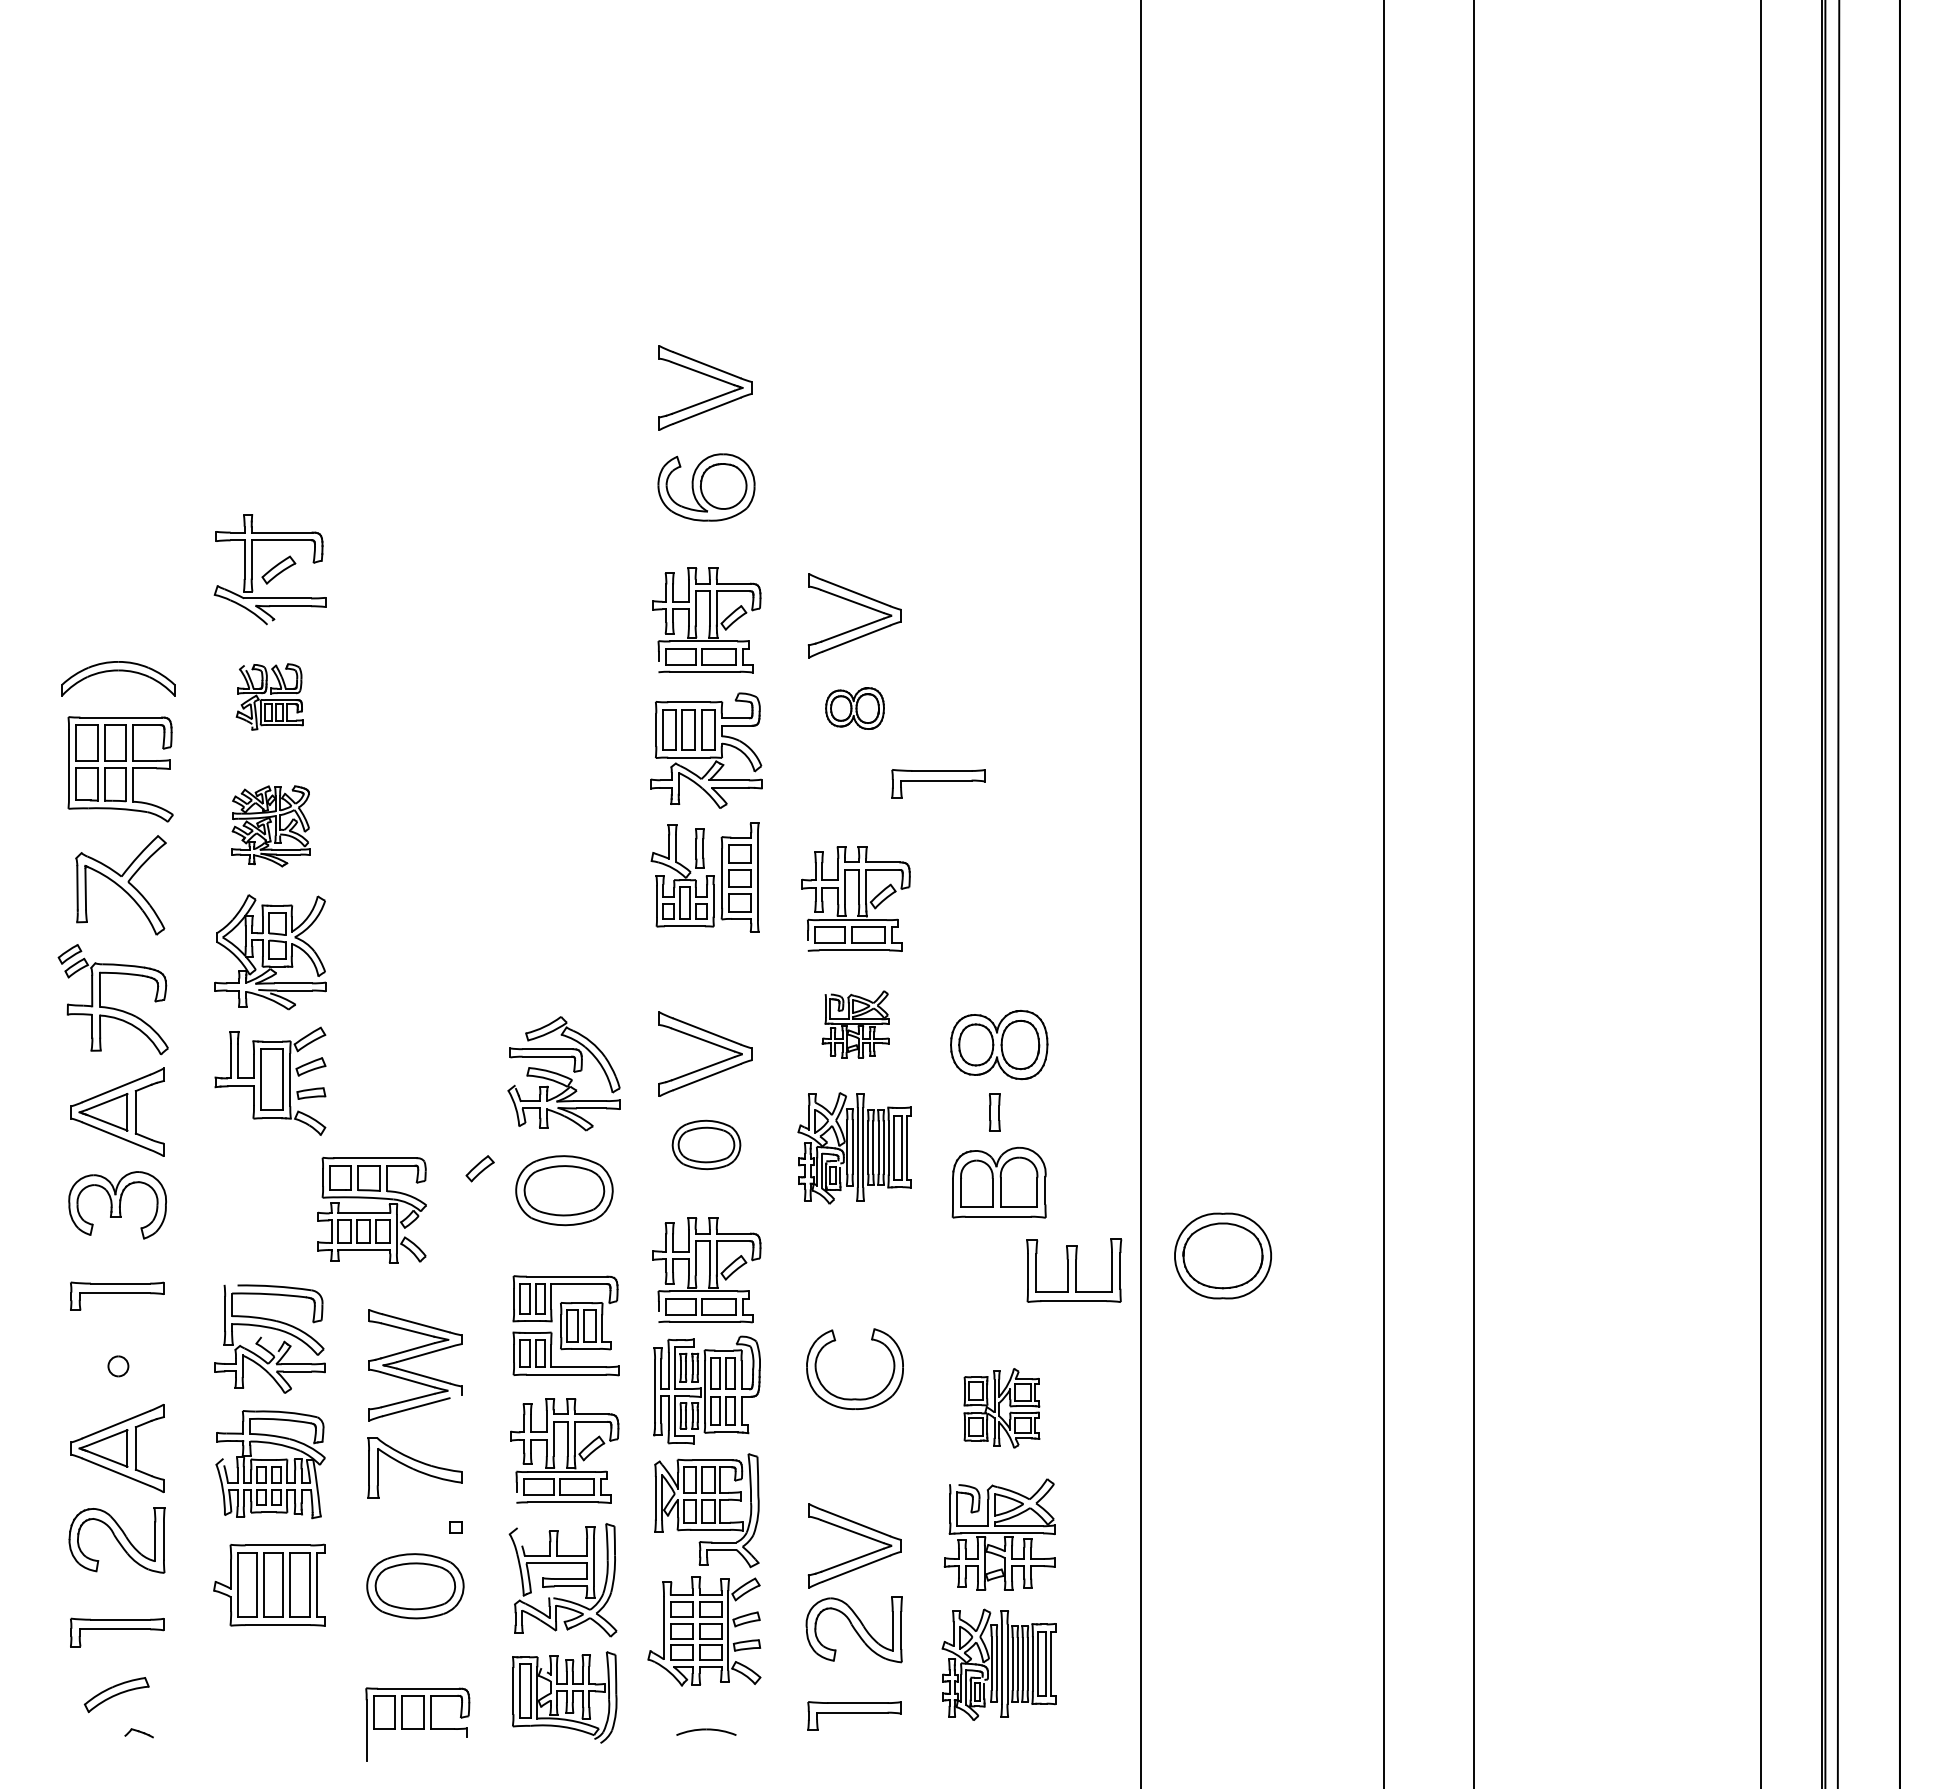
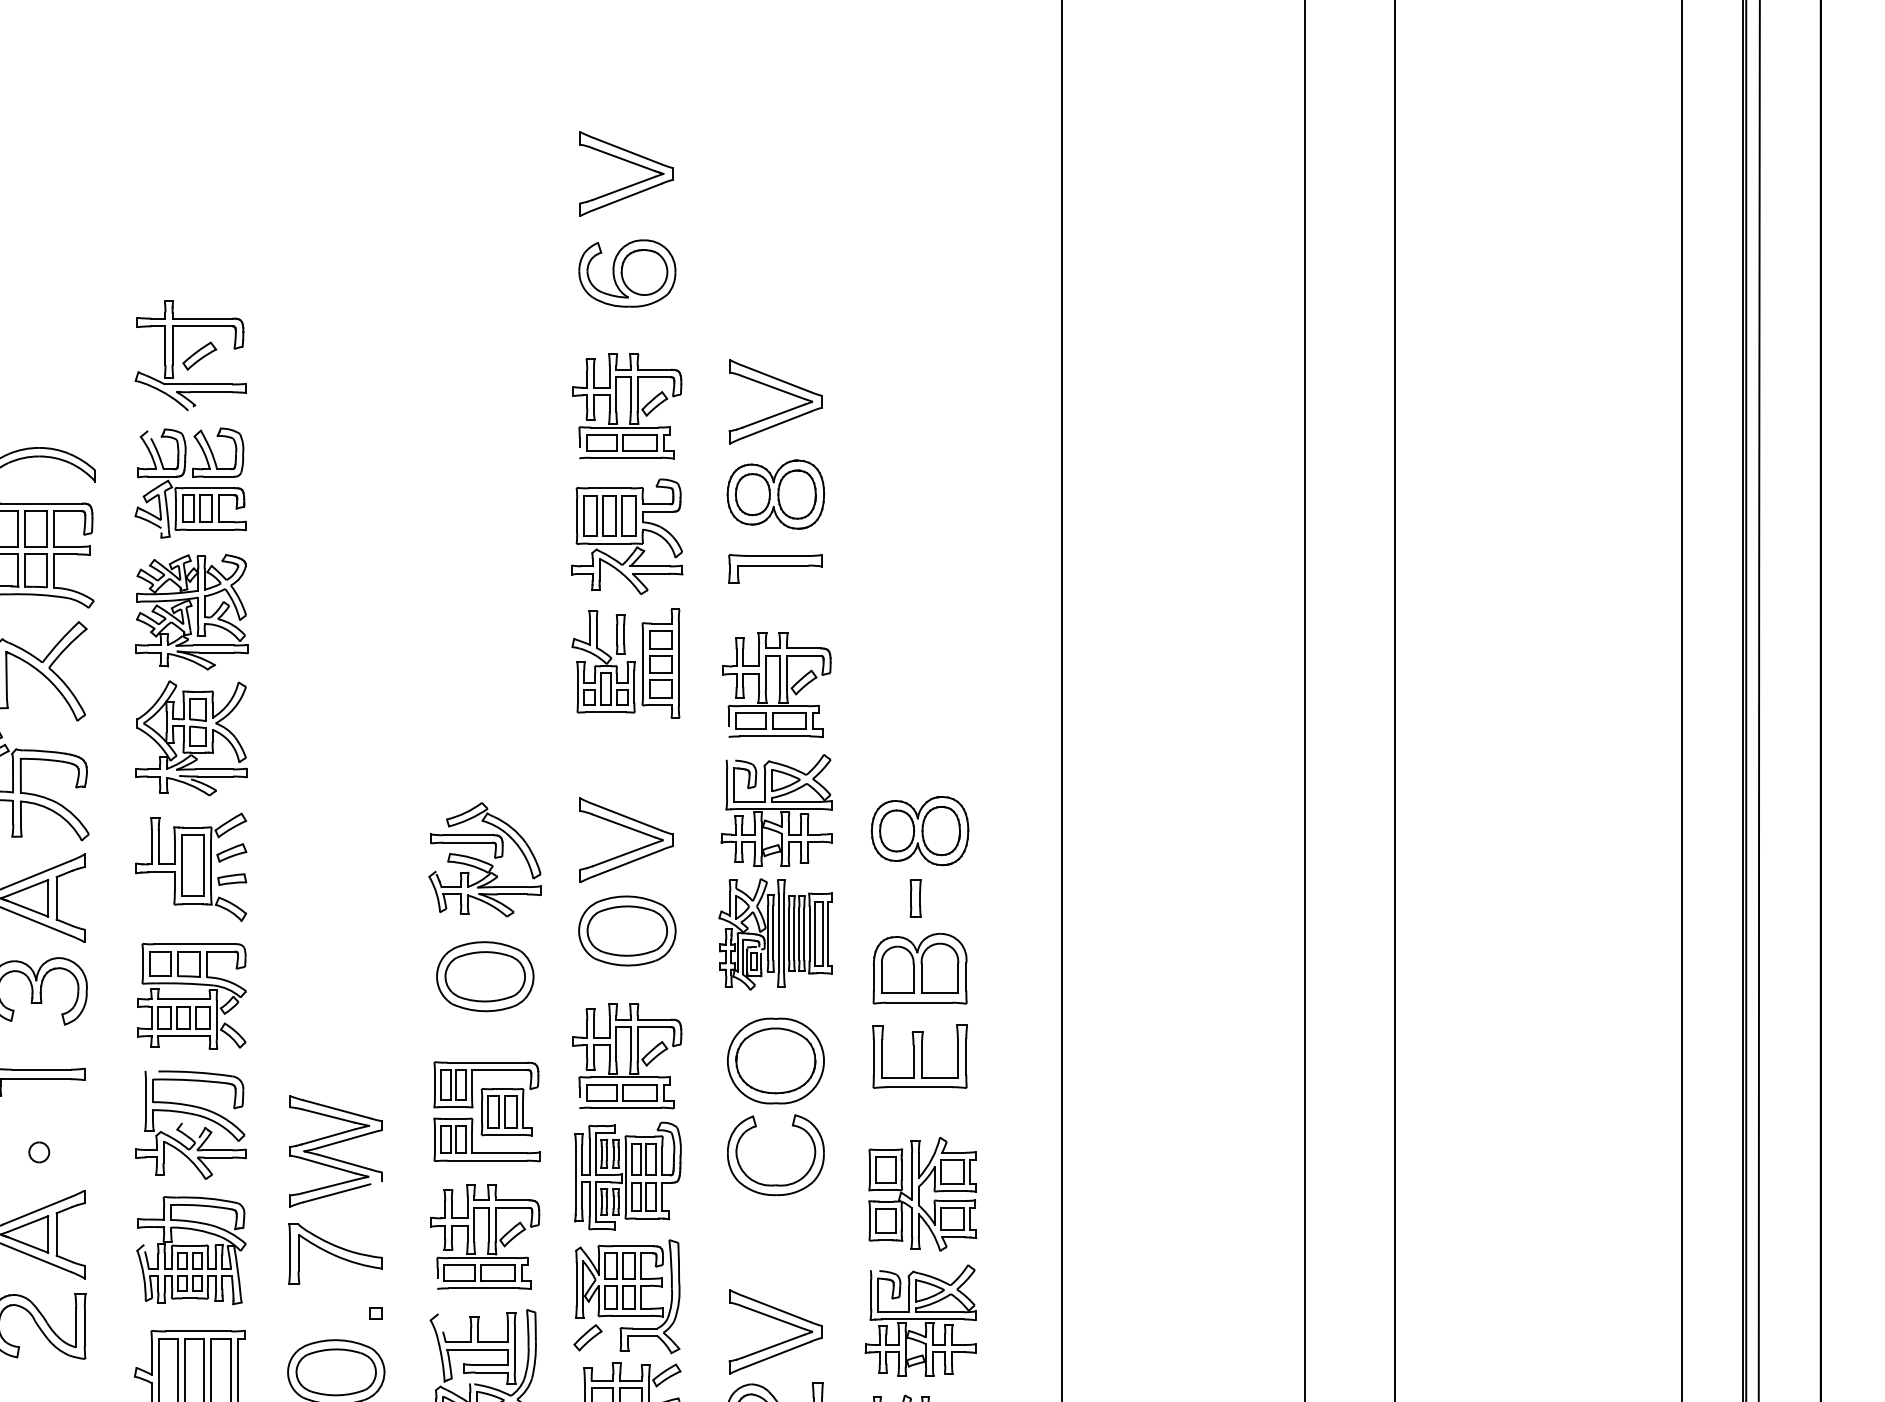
part: (269, 696) -> (190, 482), size x1.67
part: (854, 708) -> (775, 494), size x1.67
part: (938, 783) -> (775, 568), moved
part: (271, 826) -> (192, 612), size x1.43
part: (855, 1024) -> (776, 810), size x1.67
part: (706, 1144) -> (627, 930), size x1.43
part: (479, 1168) -> (587, 1337), moved
part: (371, 1210) -> (191, 996), moved
part: (1222, 1255) -> (775, 1060), moved
part: (1074, 1270) -> (920, 1056), moved
part: (1001, 1408) -> (922, 1194), size x1.43

